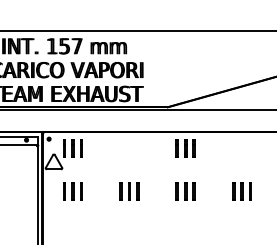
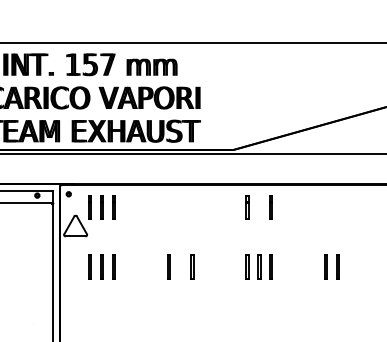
line: (185, 148) -> (258, 207), removed
line: (129, 190) -> (180, 266), removed
line: (250, 190) -> (349, 266), removed

